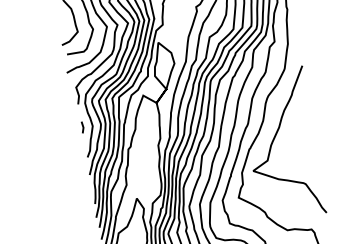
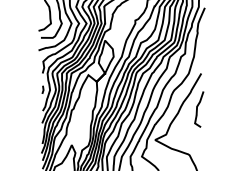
curve: (305, 117) -> (197, 109), added

